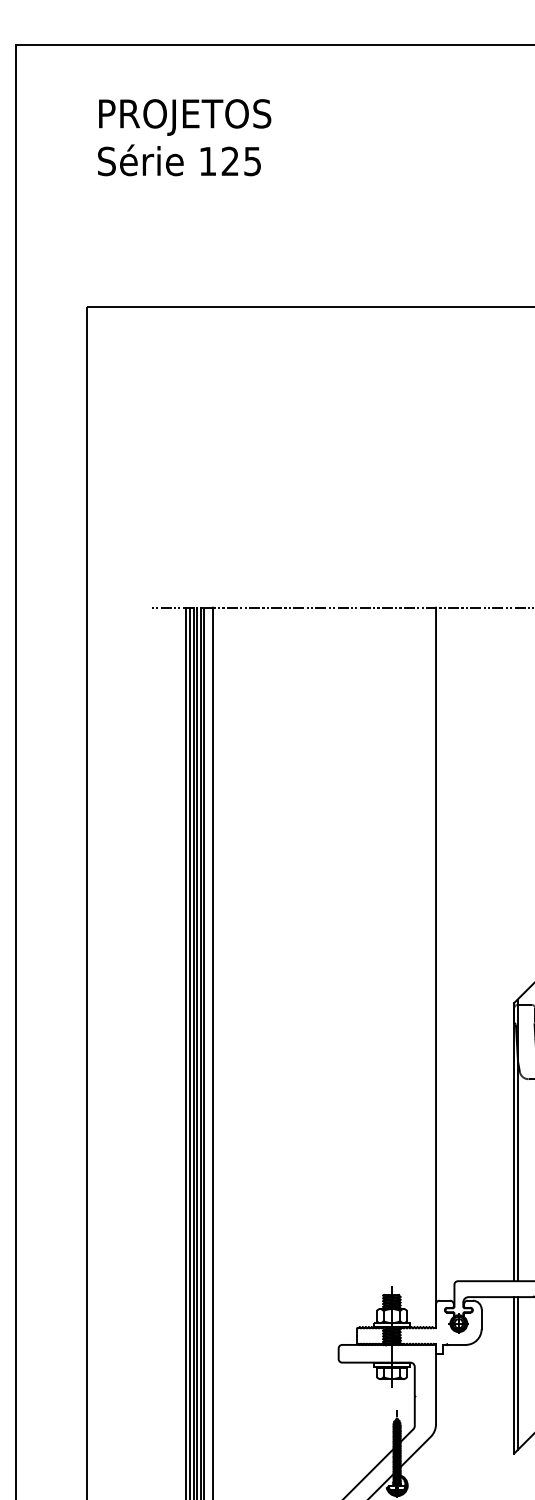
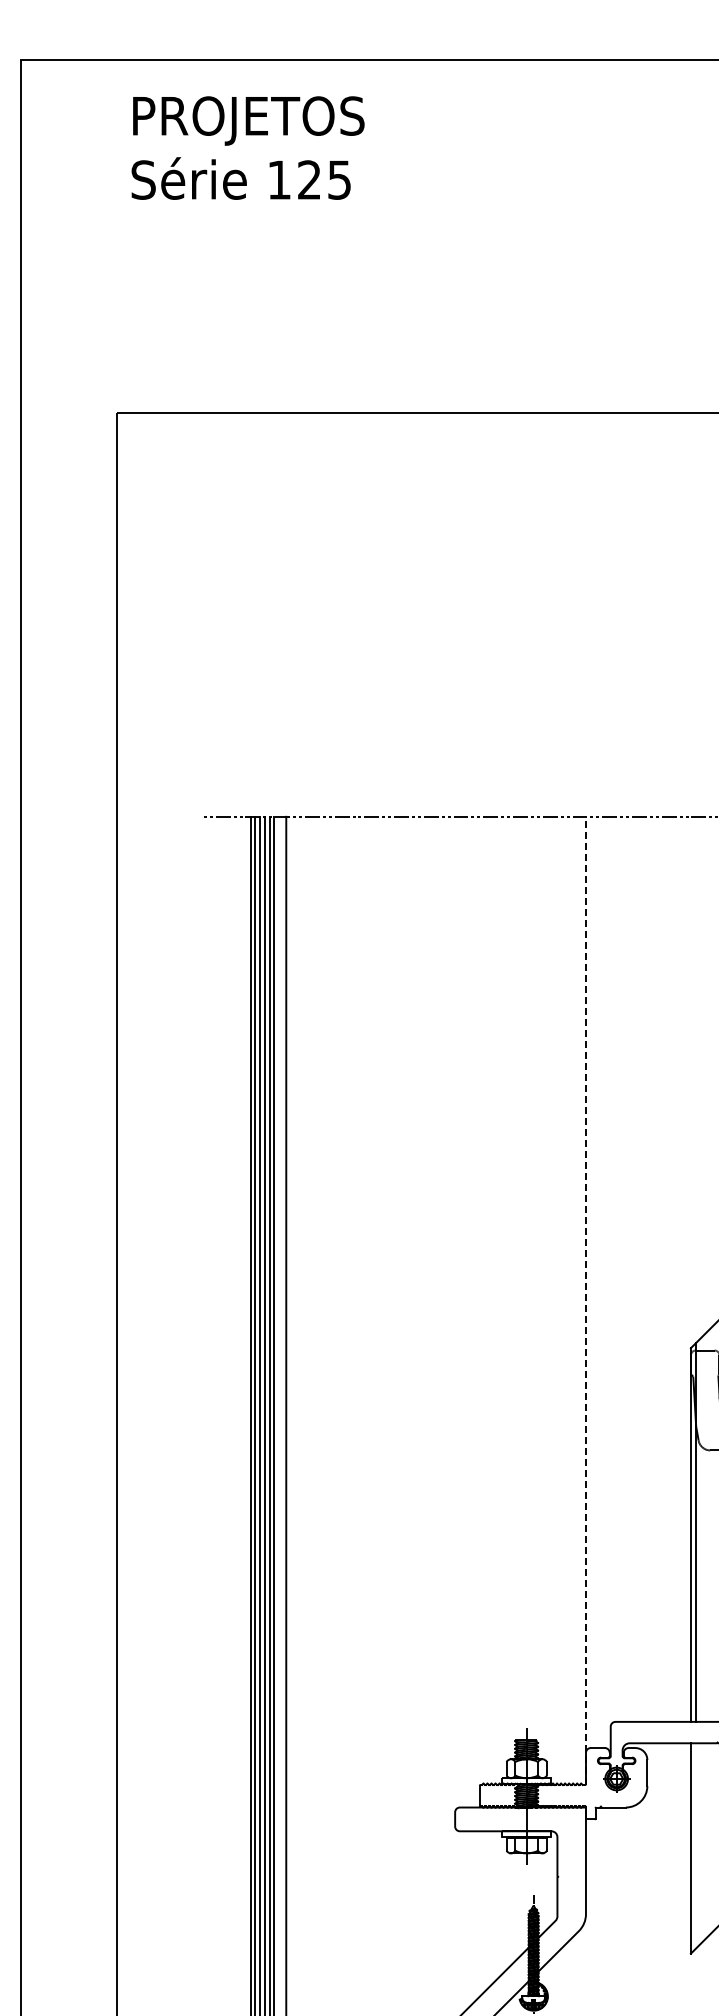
text: (184, 137) -> (247, 147), moved
line: (435, 967) -> (585, 1300), solid -> dashed
line: (517, 1373) -> (695, 1845), removed

